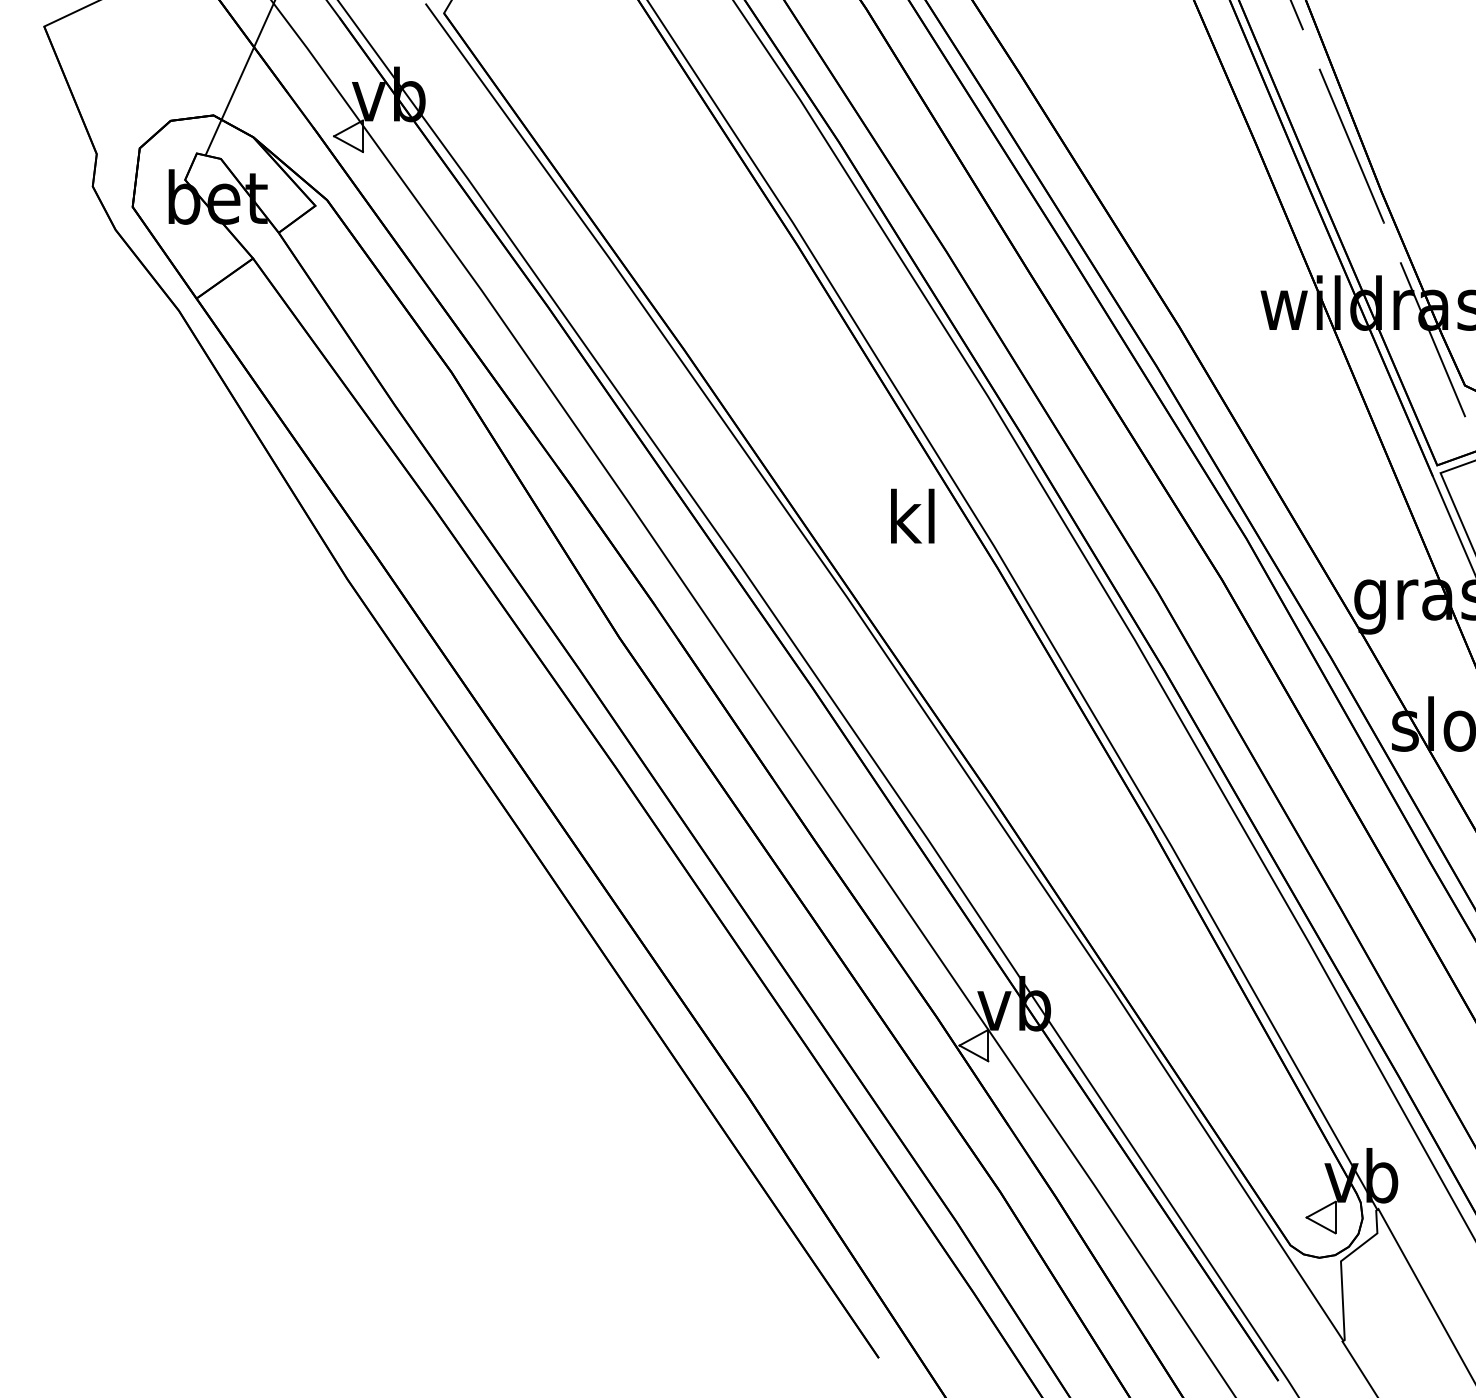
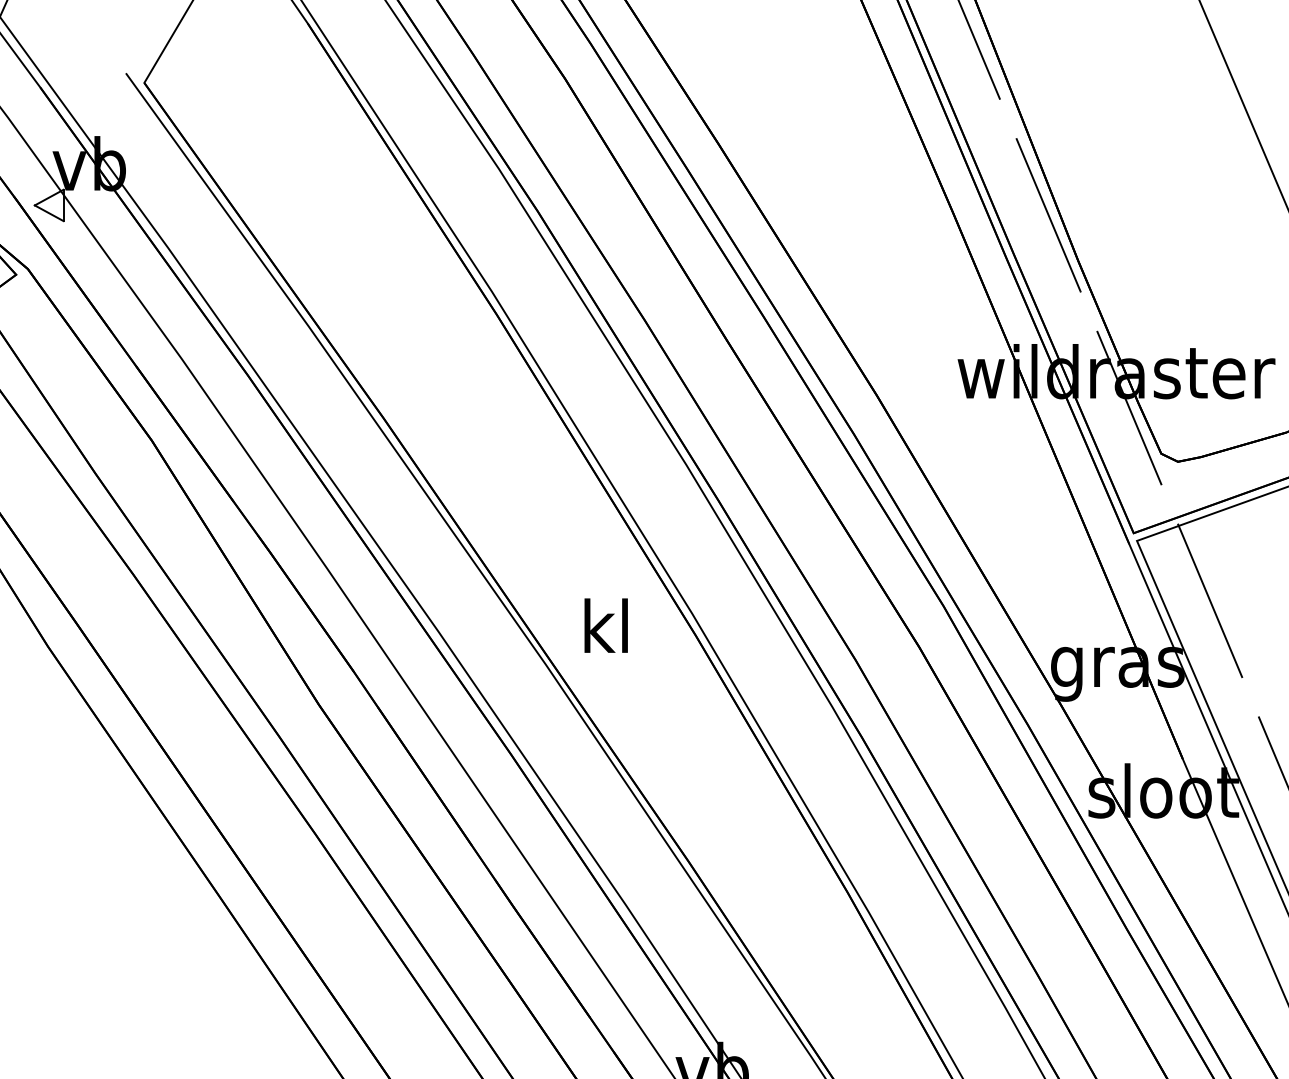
text: (912, 515) -> (605, 625), moved

